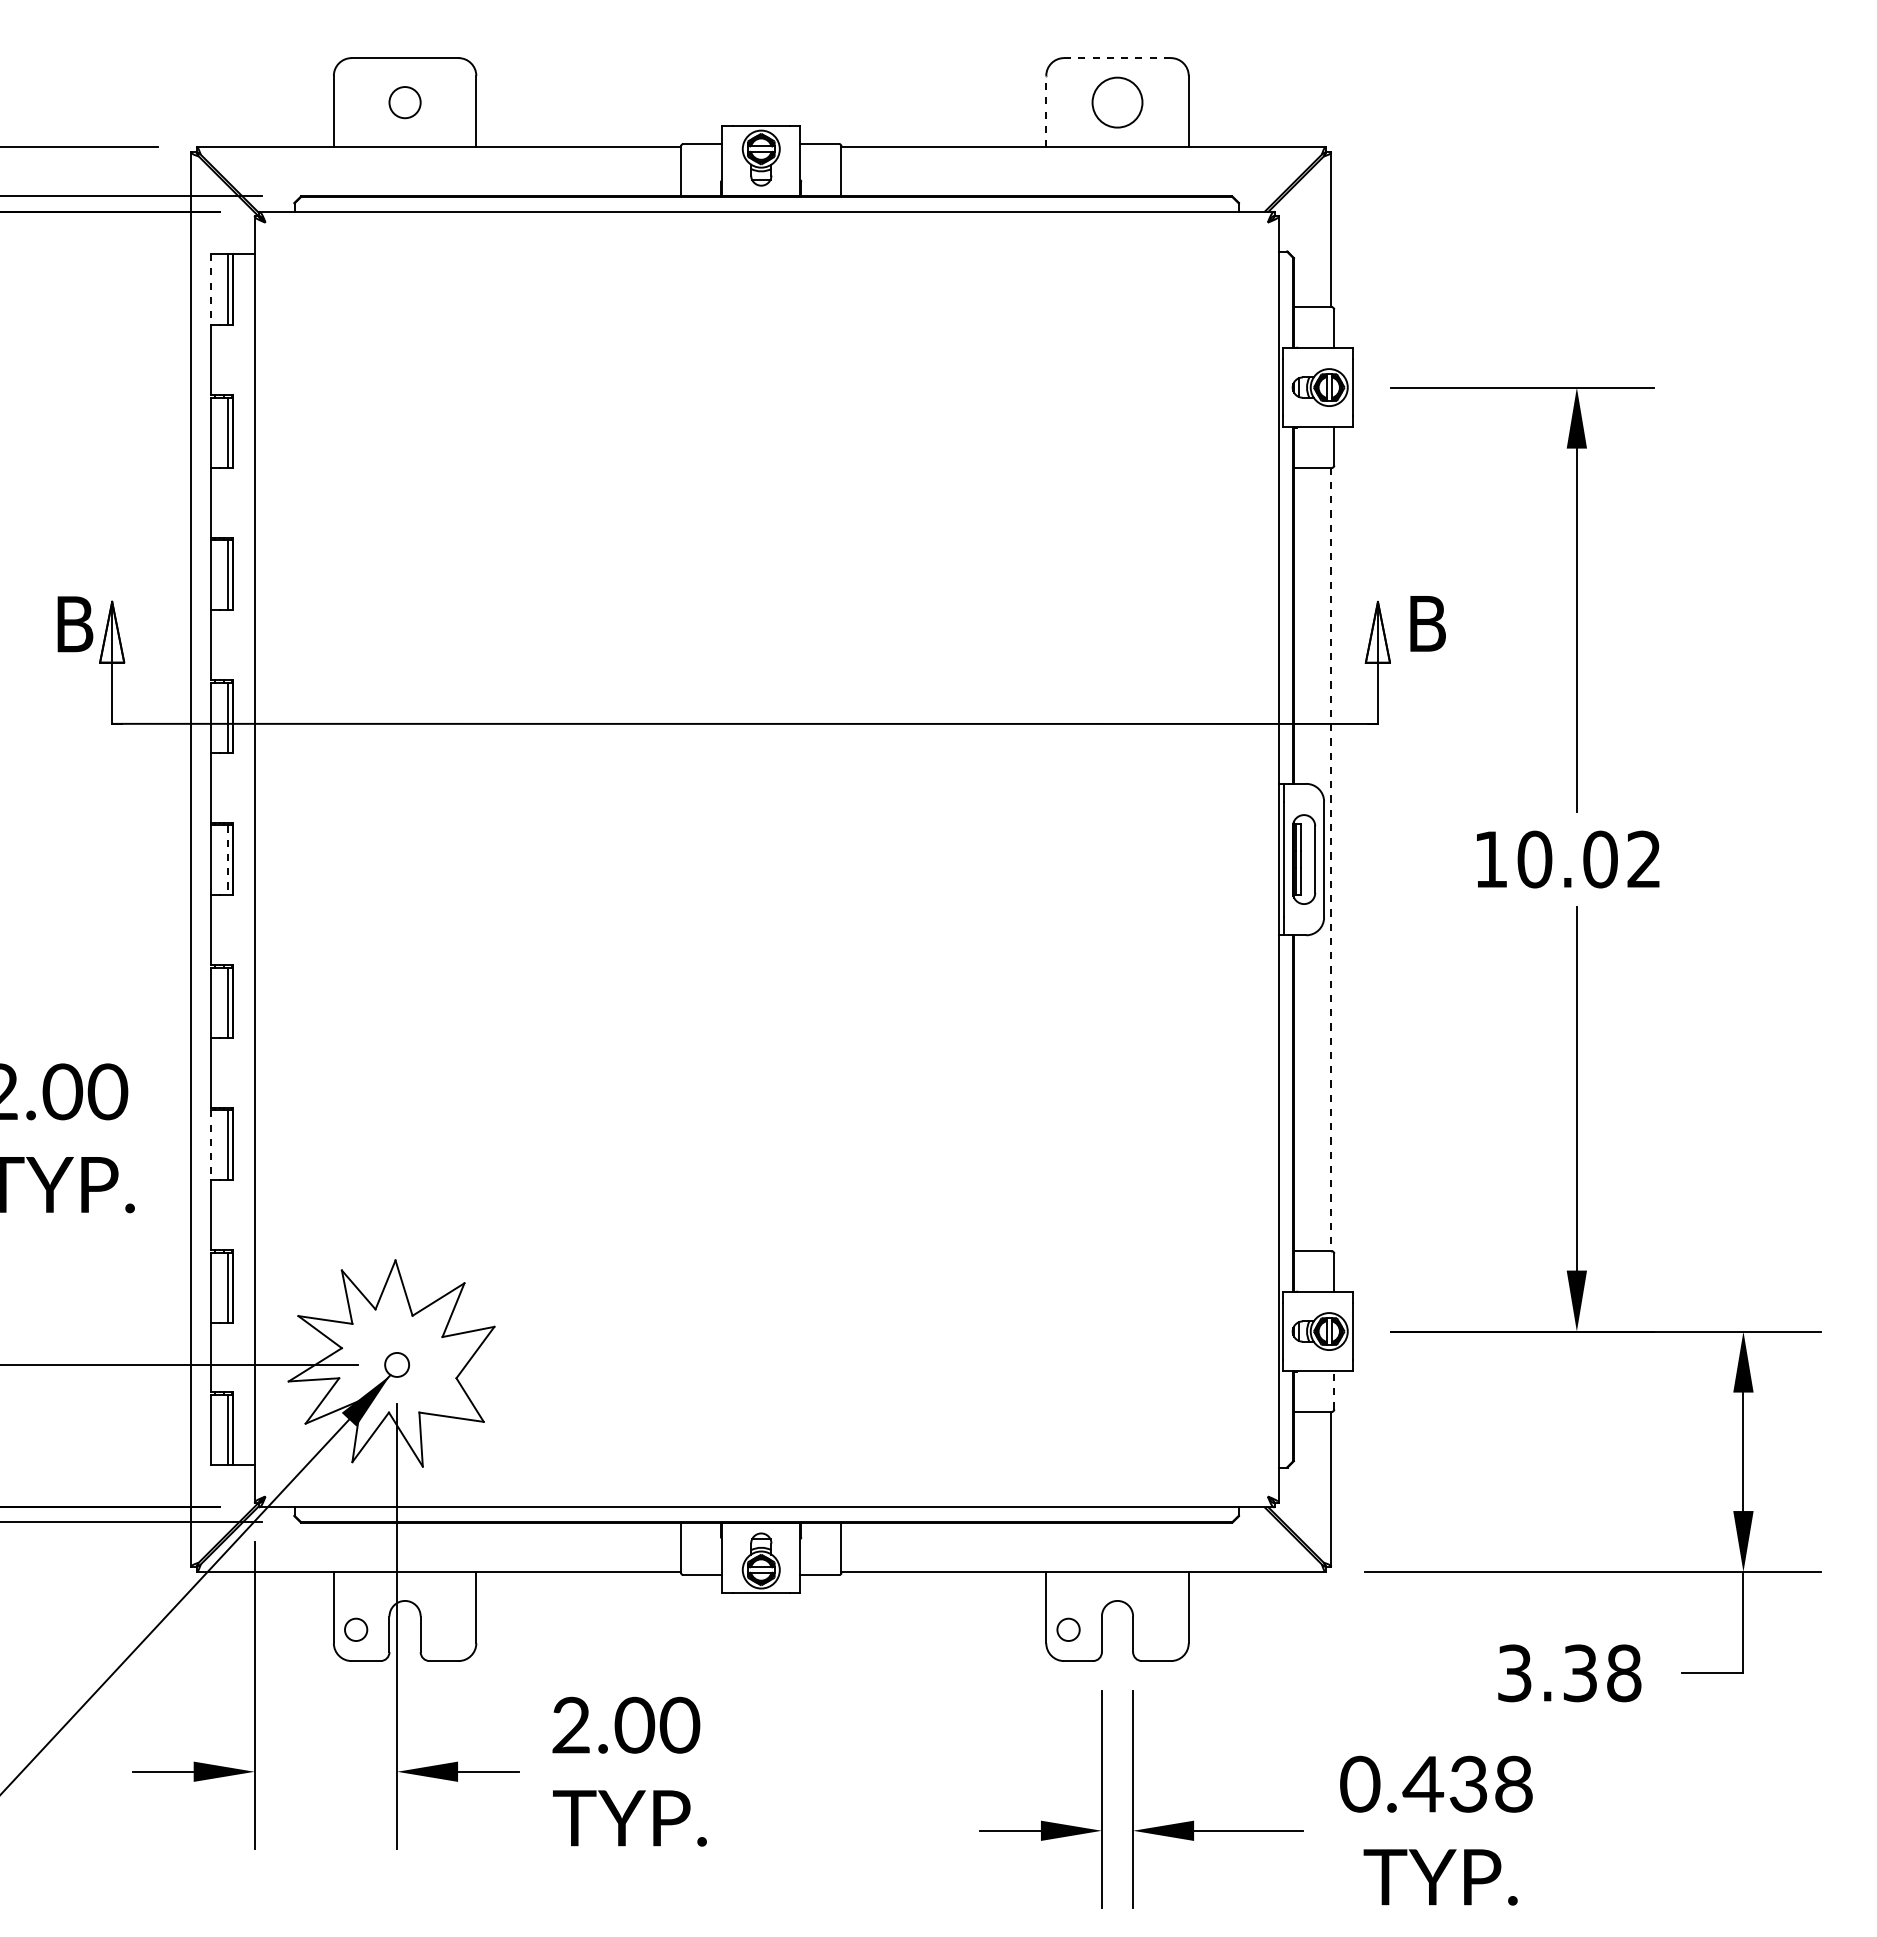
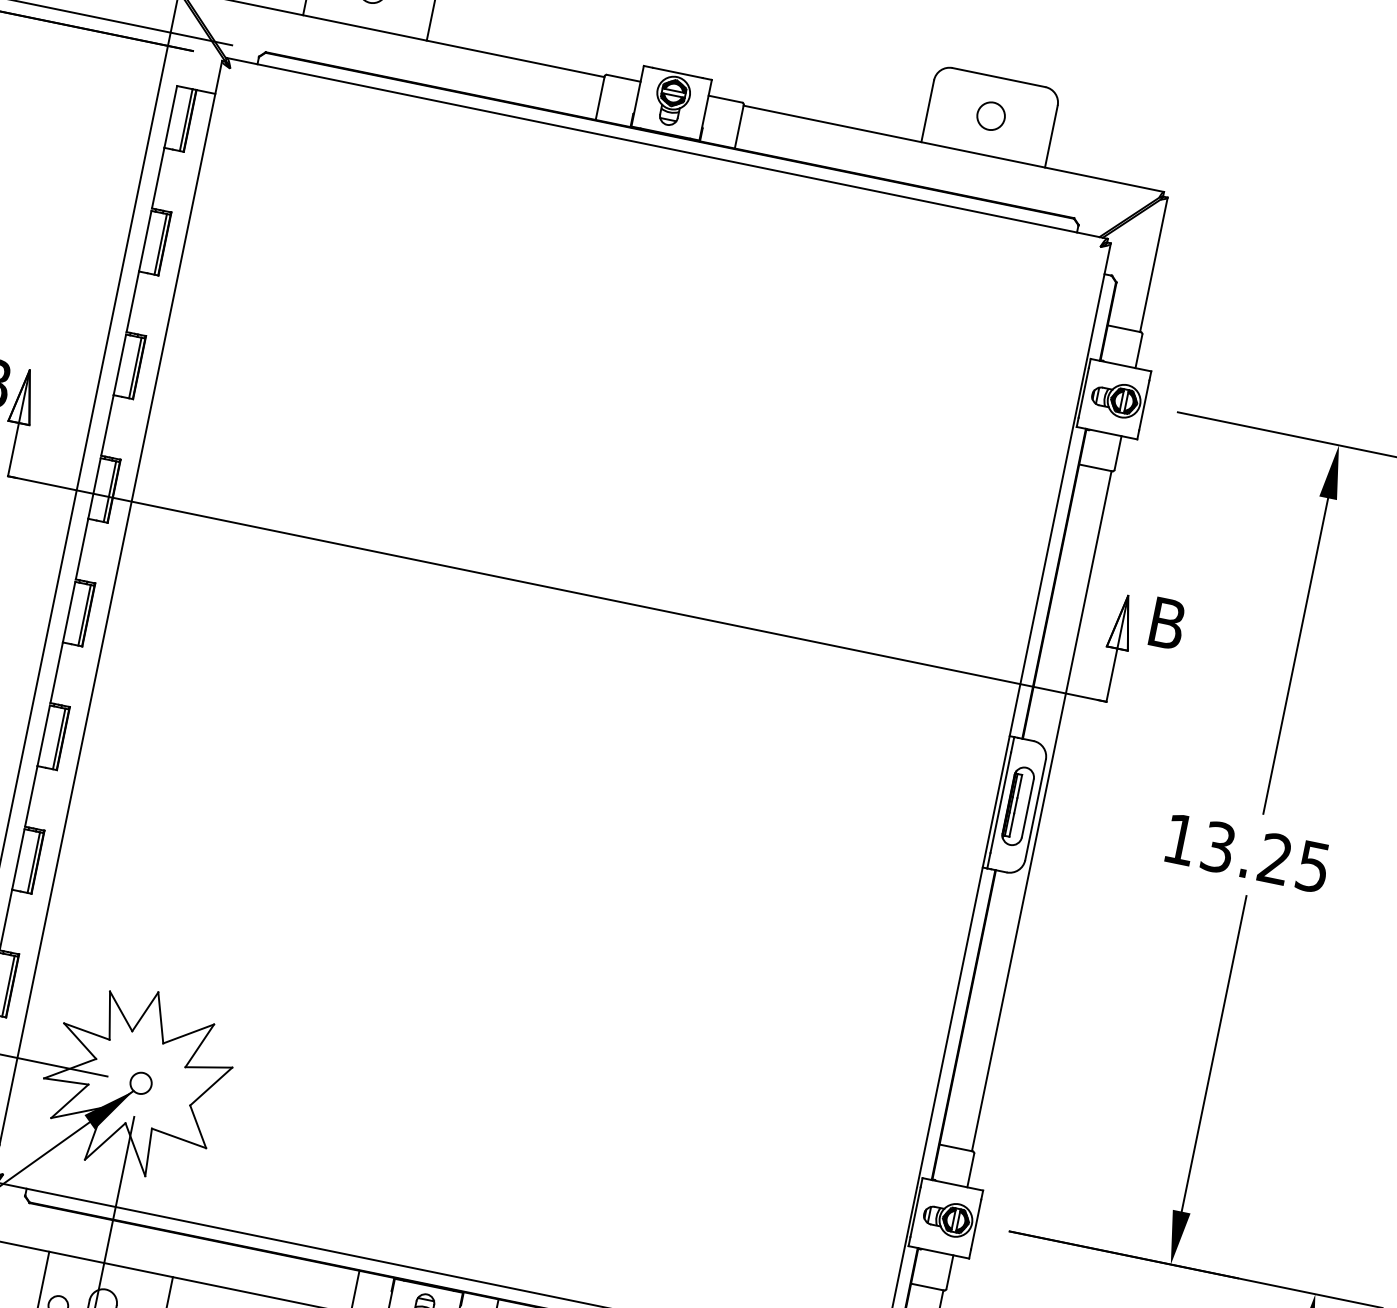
line: (1118, 58) -> (999, 78), dashed -> solid
circle: (1117, 102) -> (991, 116), size x0.62
line: (1046, 111) -> (927, 111), dashed -> solid
line: (210, 289) -> (170, 116), dashed -> solid
line: (1331, 859) -> (1041, 811), dashed -> solid
text: (1588, 859) -> (1265, 856), 10.02 -> 13.25
line: (228, 860) -> (84, 615), dashed -> solid
line: (210, 1145) -> (18, 859), dashed -> solid
line: (1334, 1389) -> (950, 1271), dashed -> solid

